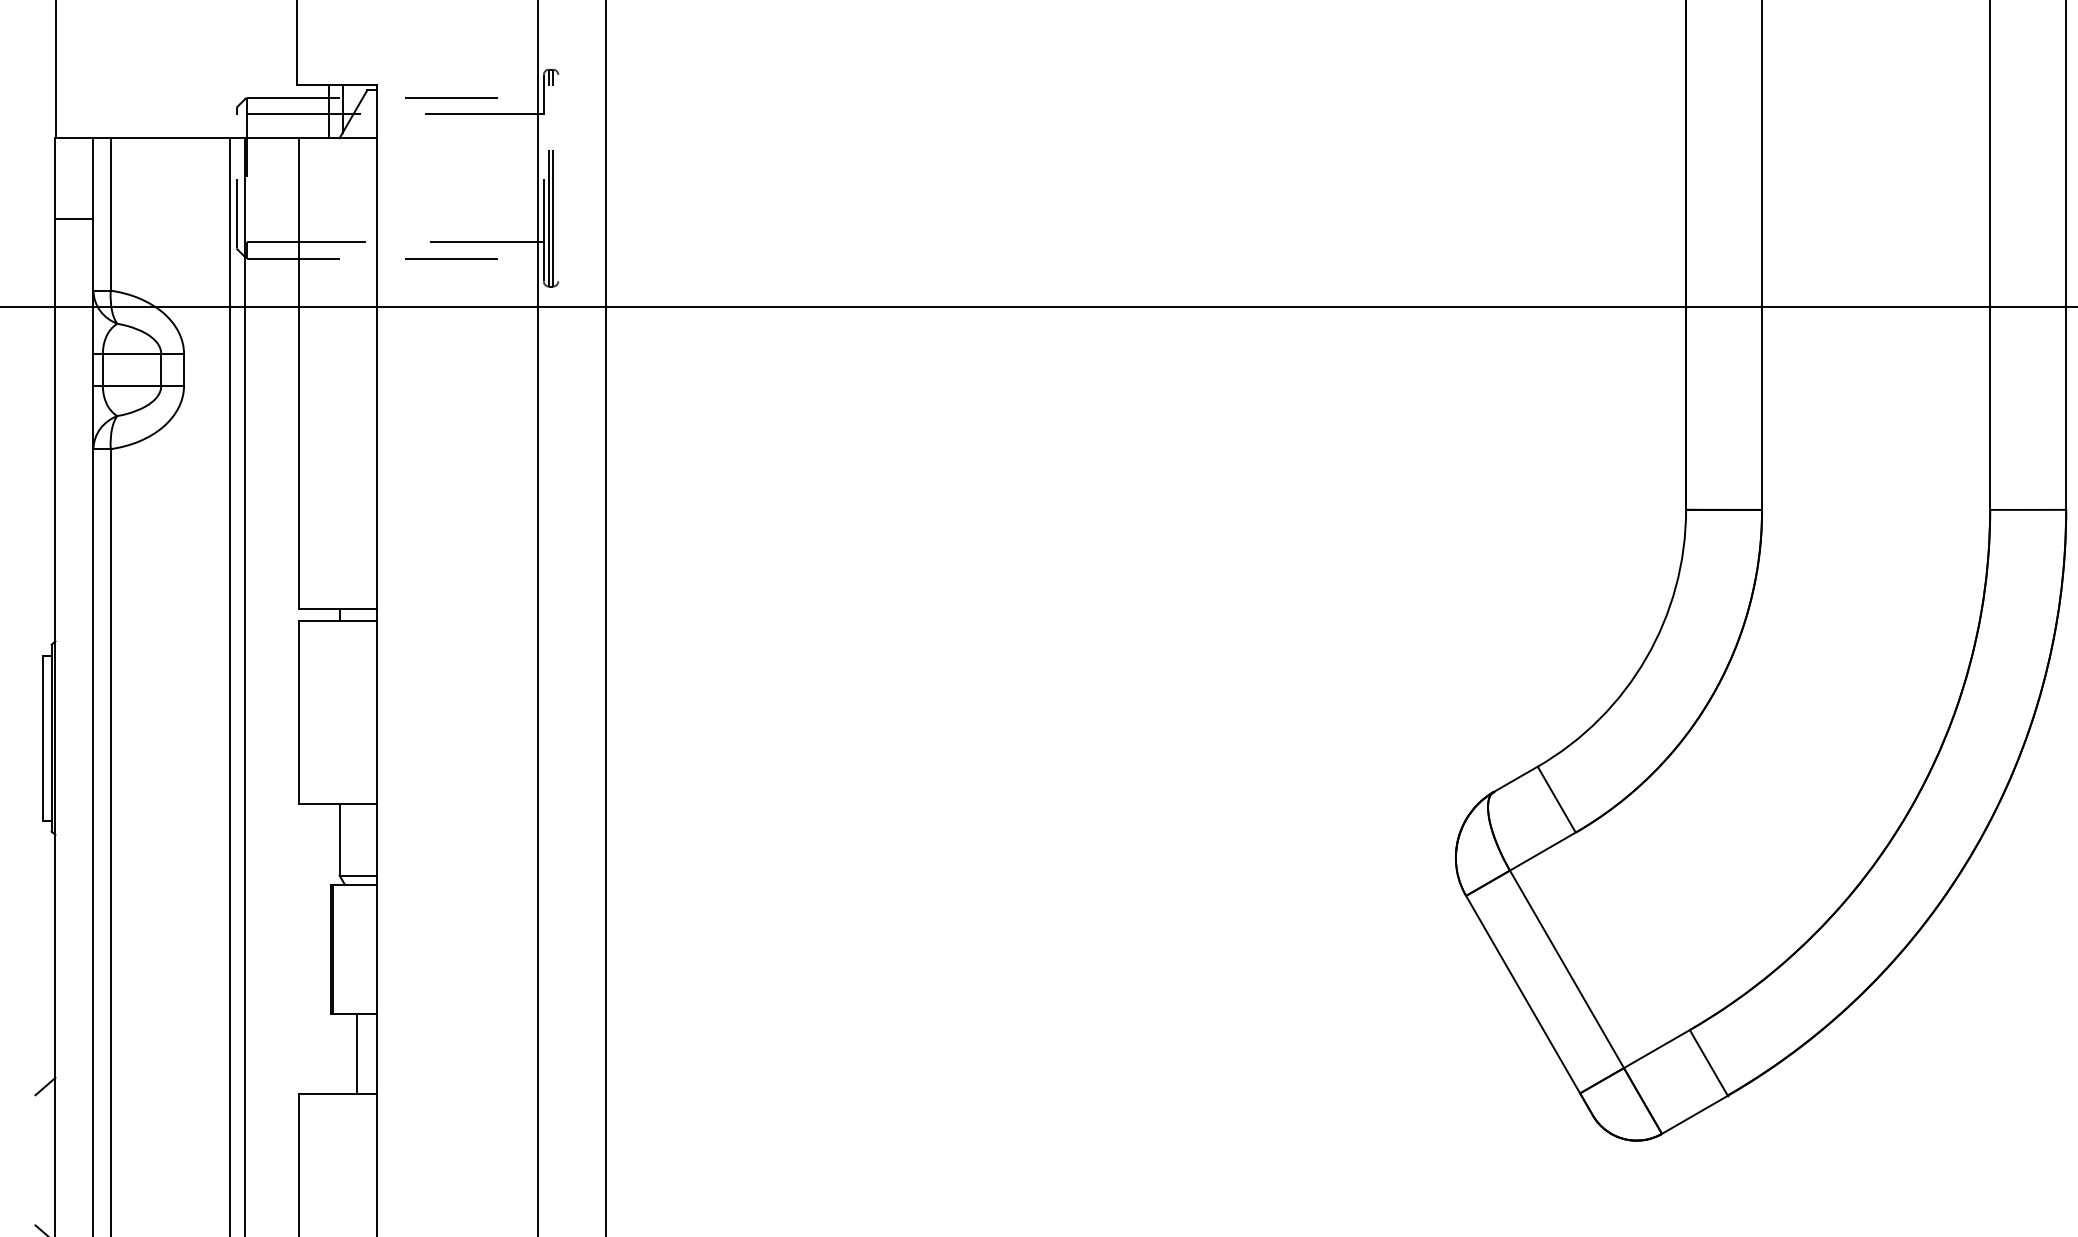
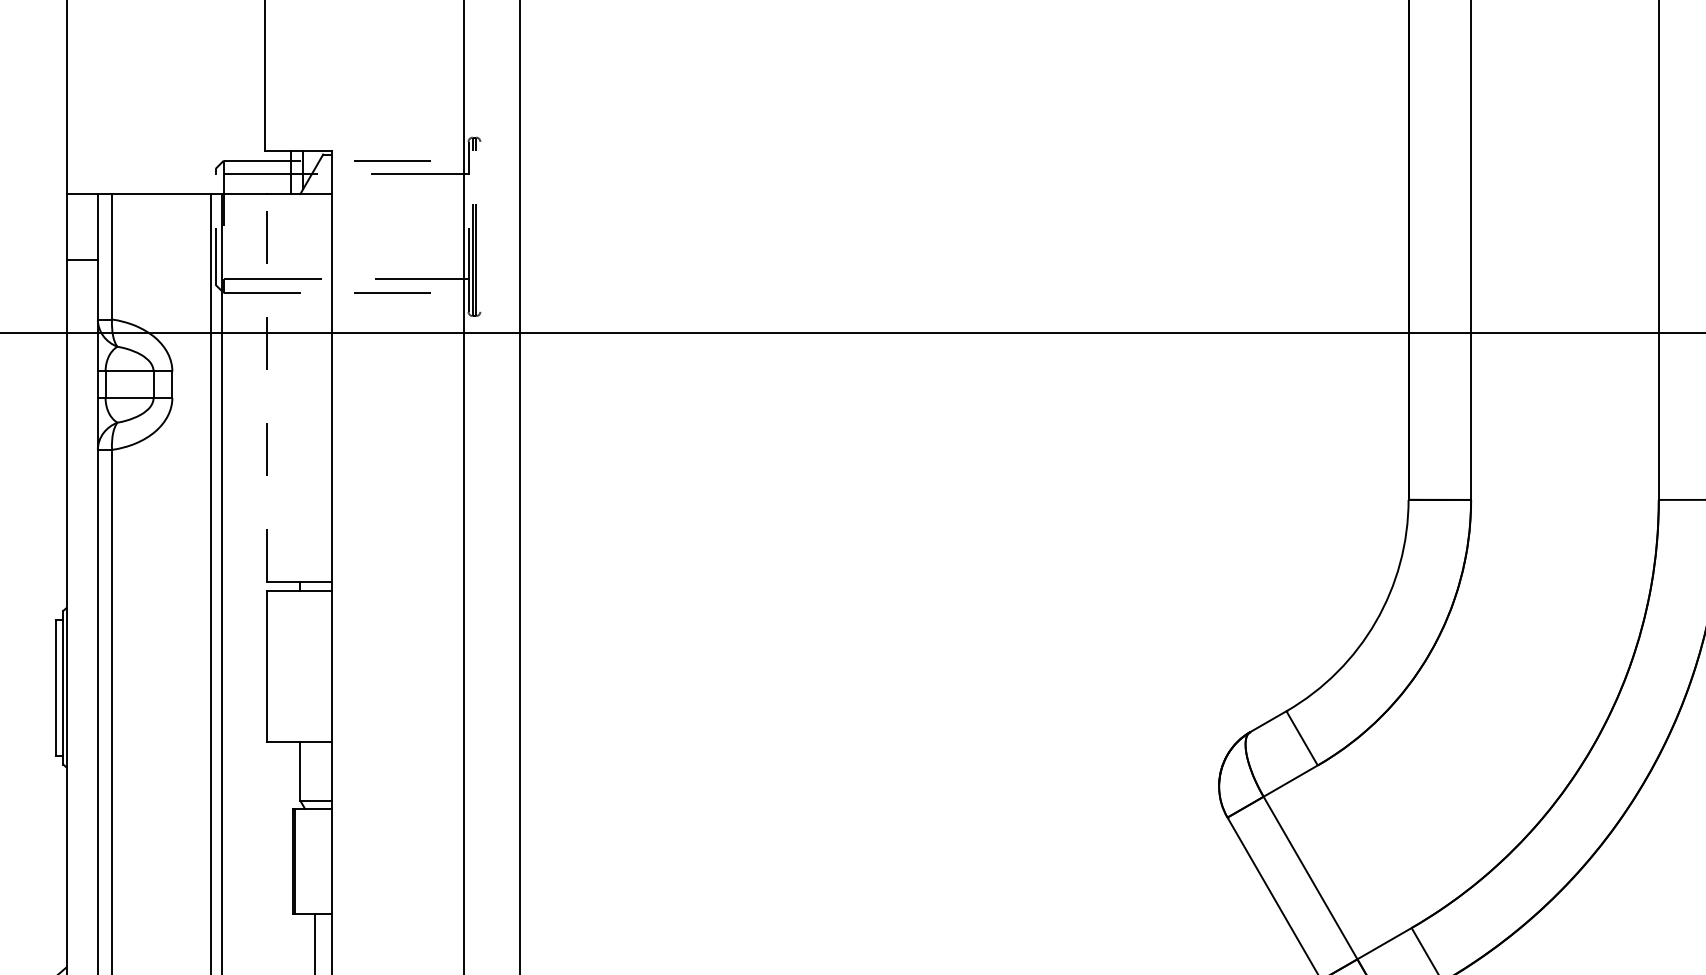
line: (299, 373) -> (267, 387), solid -> dashed

